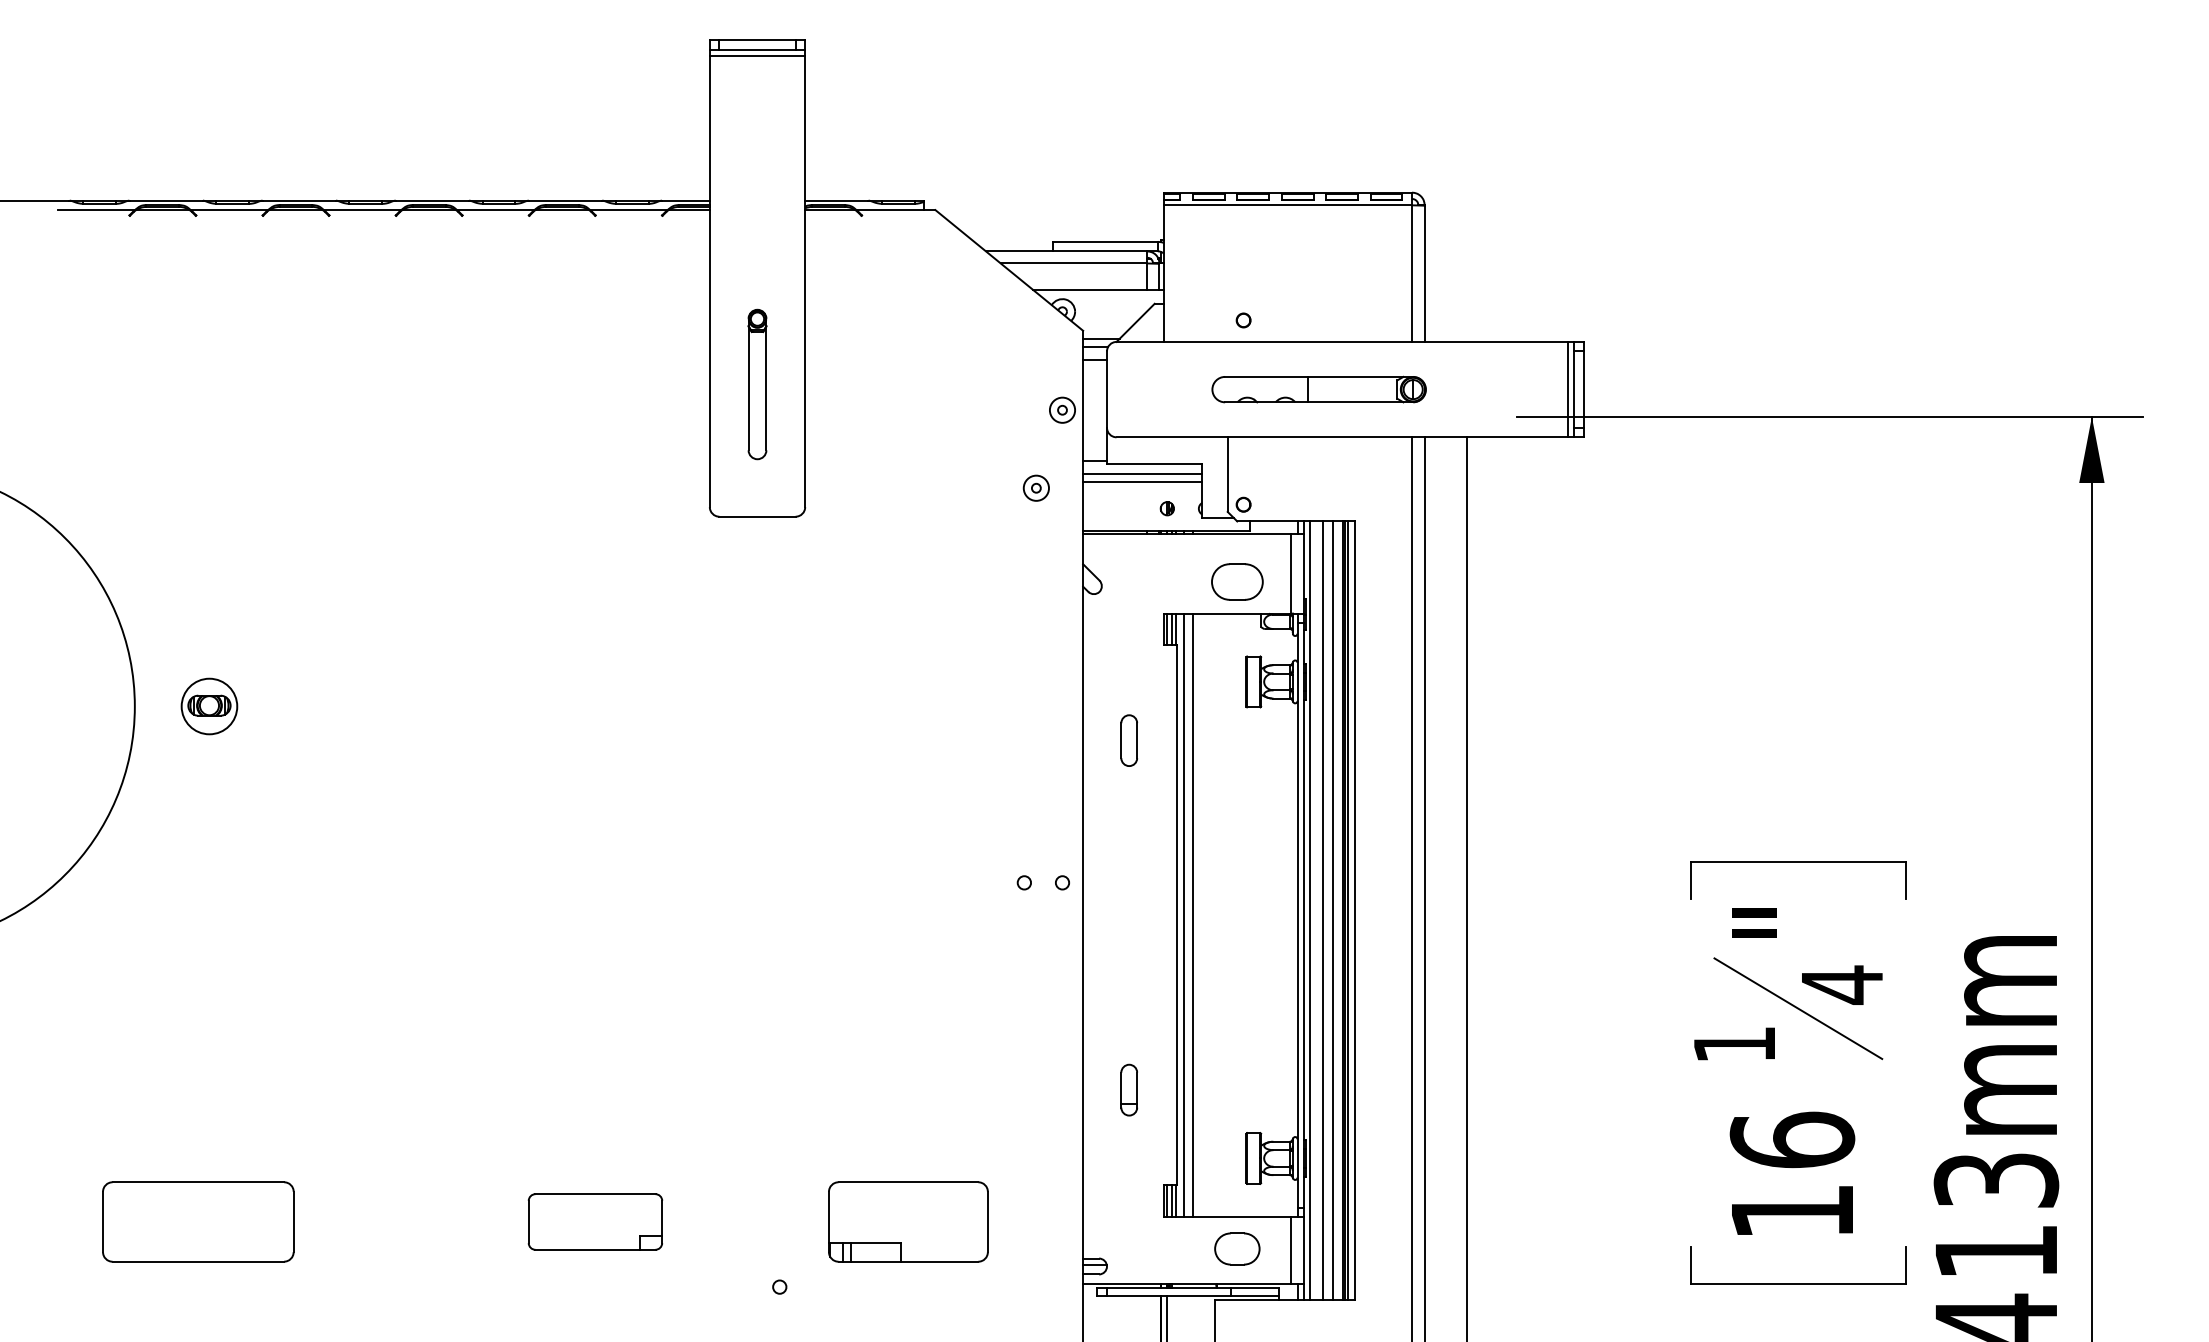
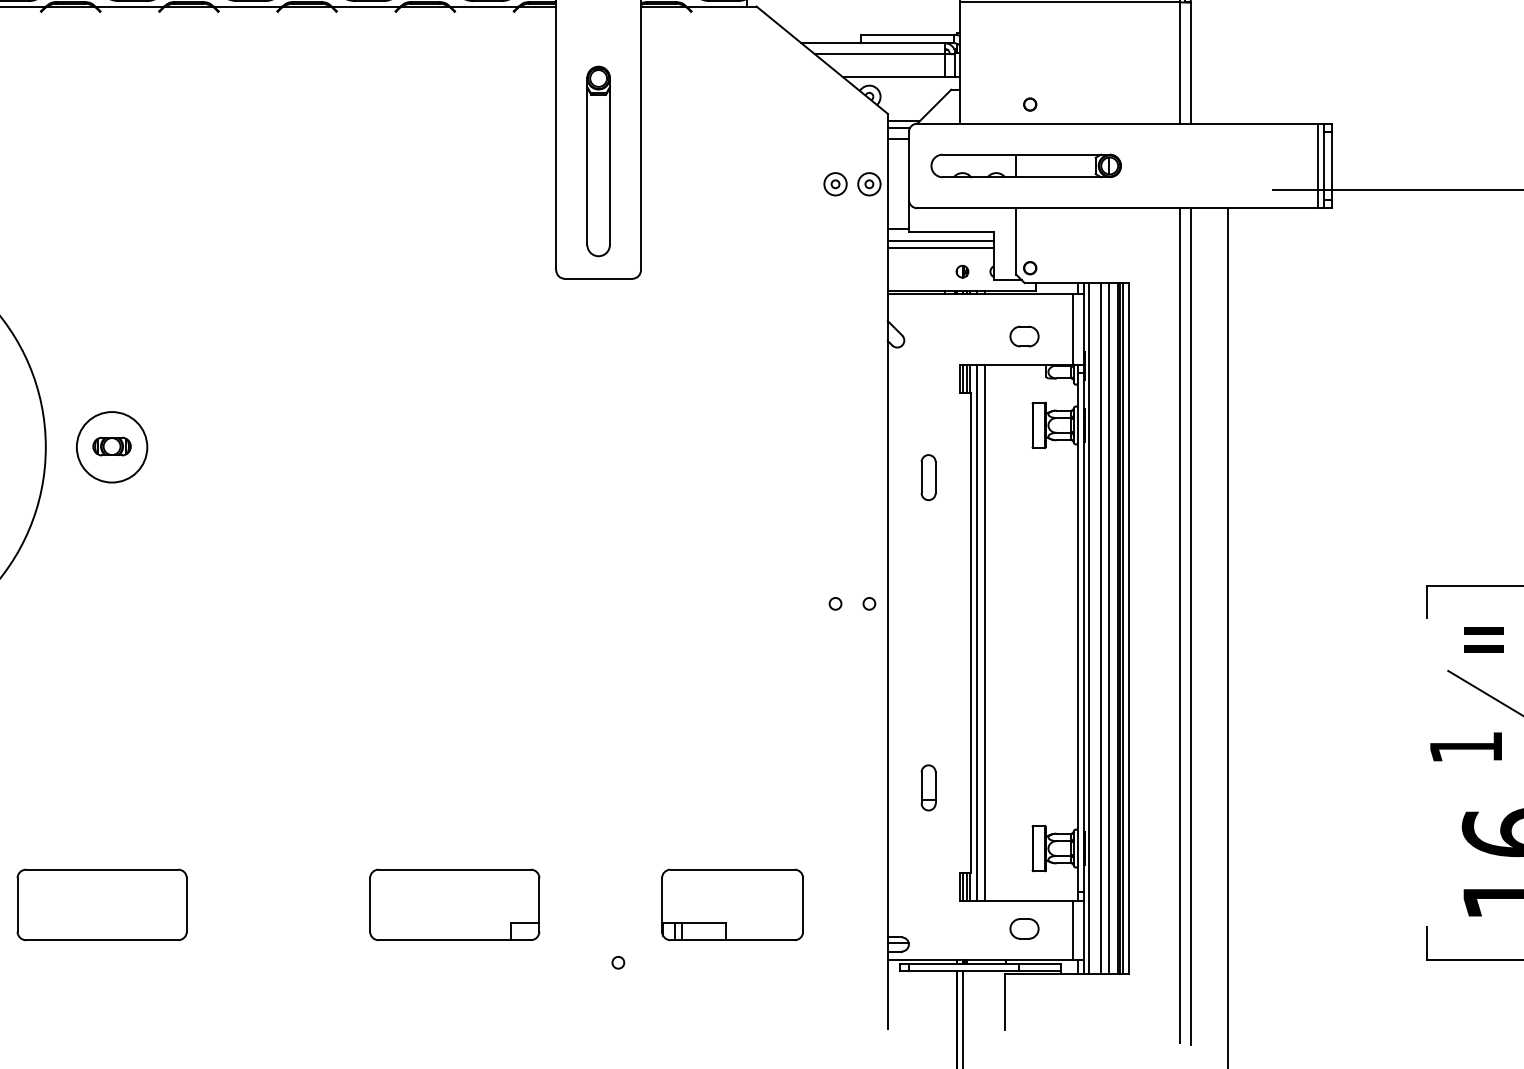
part: (757, 384) -> (598, 161), size x1.43
part: (1318, 389) -> (1025, 165), moved
part: (1035, 487) -> (834, 183), moved
part: (1236, 581) -> (1023, 336), size x0.62
circle: (209, 706) -> (112, 447), size x1.43
part: (595, 1221) -> (454, 904), size x1.43
part: (1236, 1248) -> (1023, 928), size x0.71

